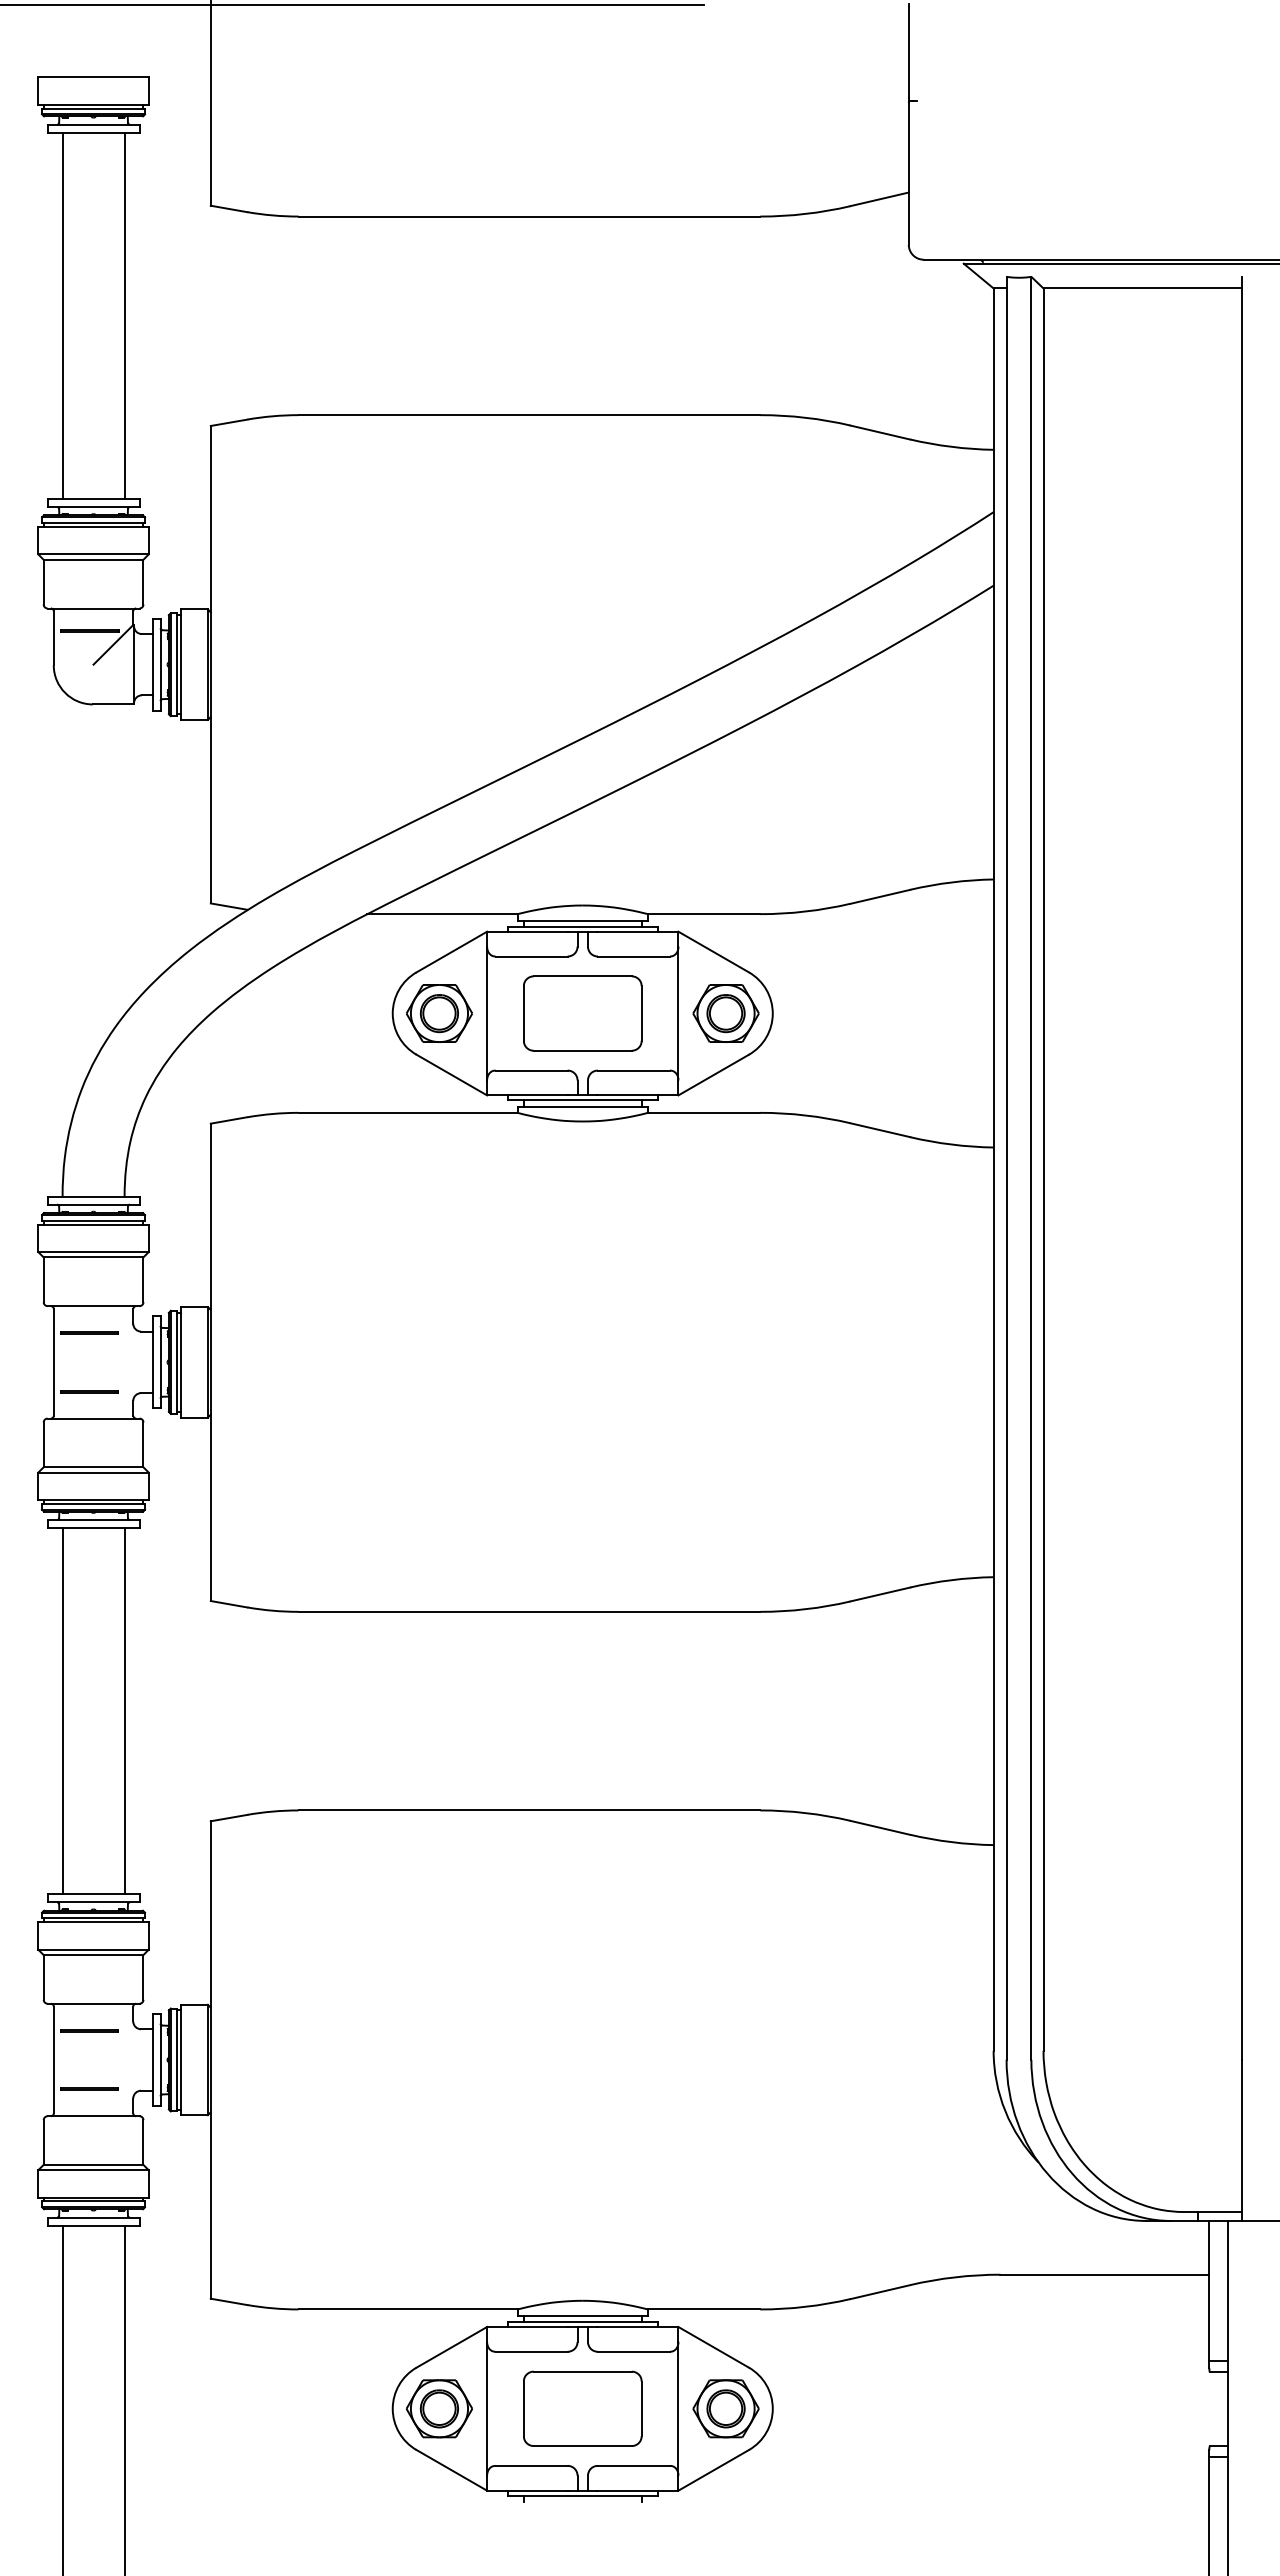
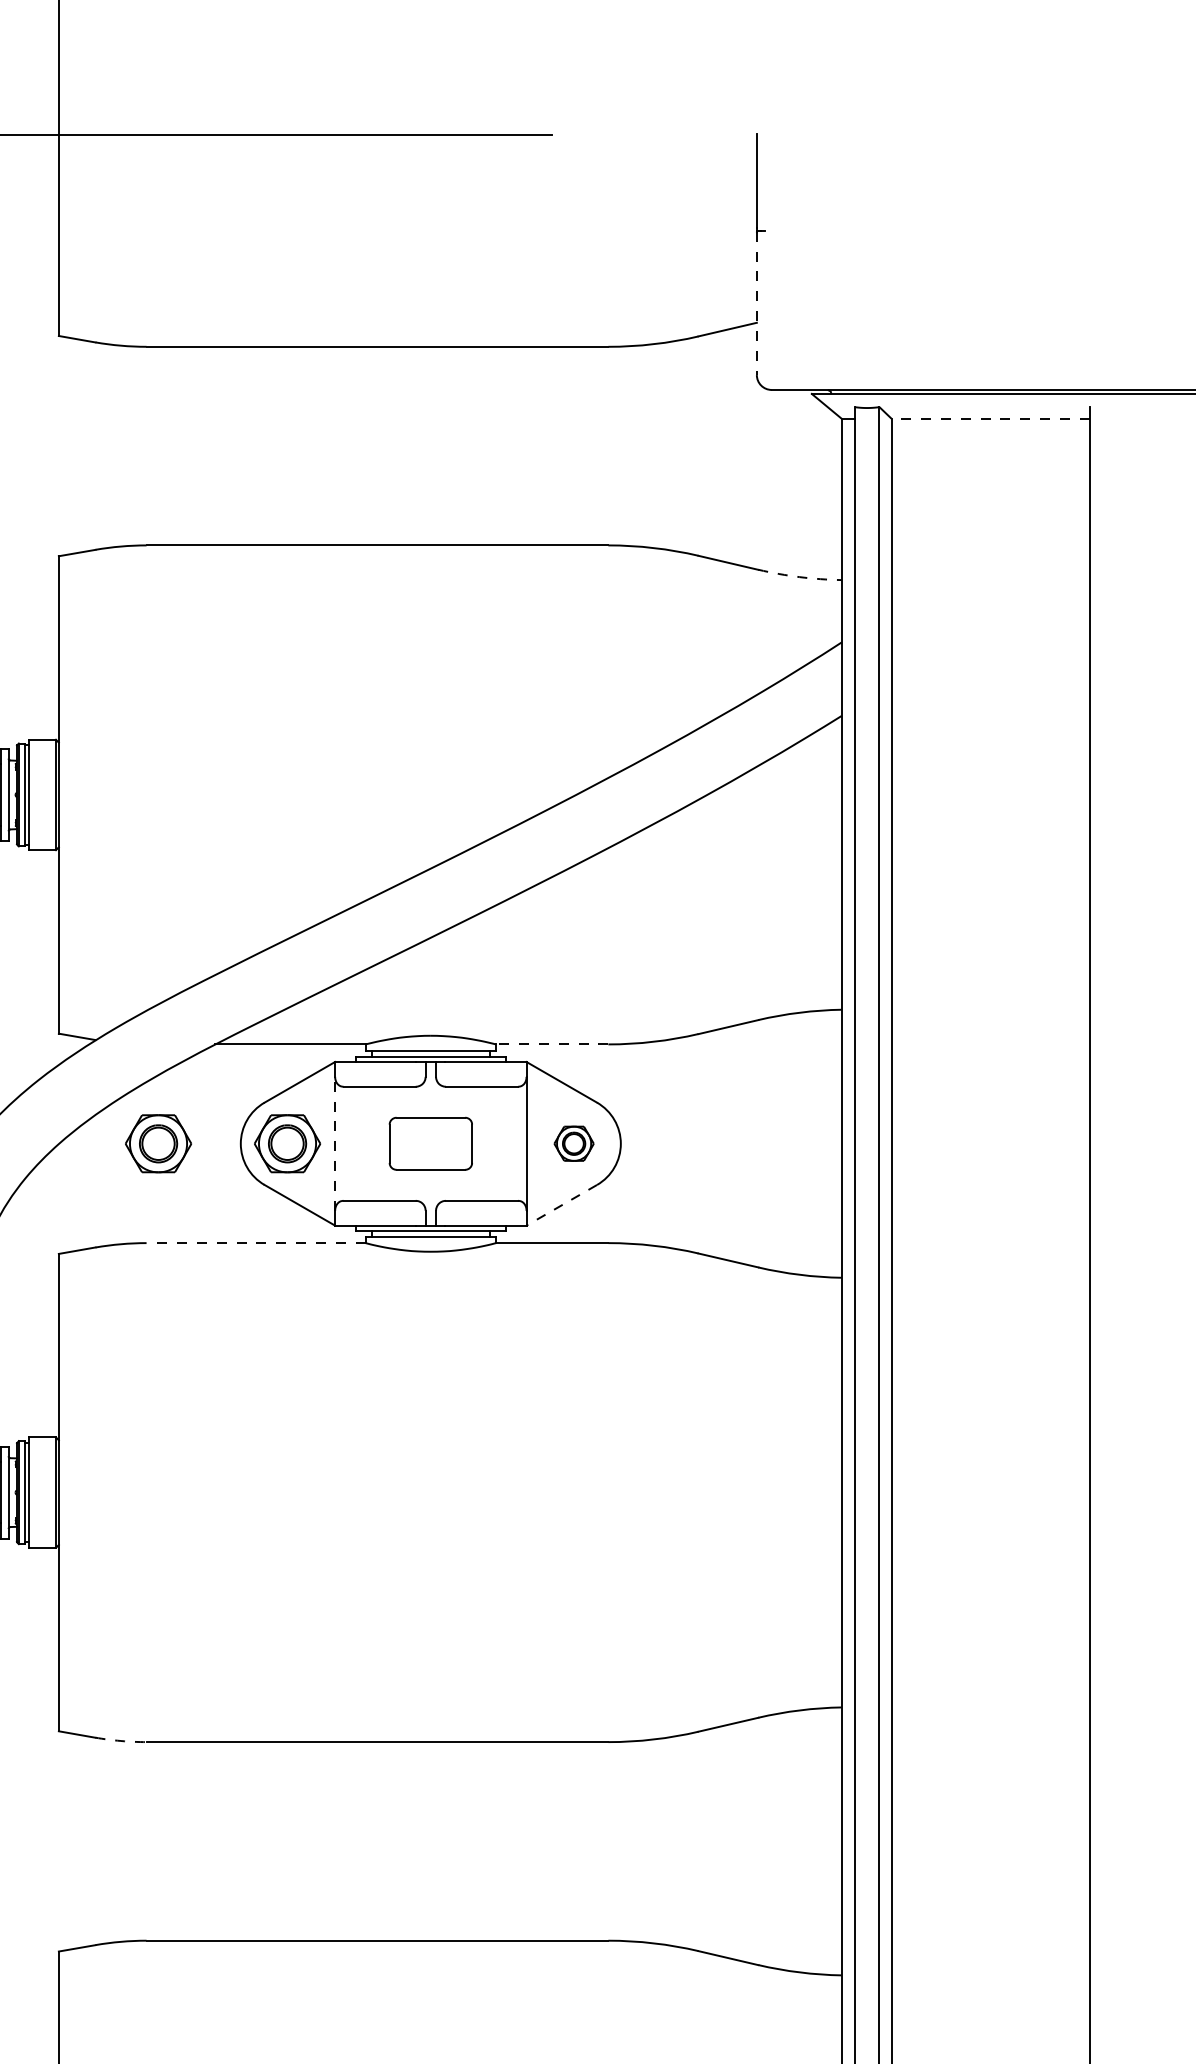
line: (908, 173) -> (756, 303), solid -> dashed
line: (1142, 288) -> (990, 418), solid -> dashed
arc: (951, 446) -> (799, 576), solid -> dashed
line: (703, 914) -> (551, 1044), solid -> dashed
part: (310, 1013) -> (158, 1143), added
line: (487, 1013) -> (335, 1143), solid -> dashed
part: (582, 1013) -> (430, 1143), size x0.7
part: (725, 1013) -> (573, 1143), size x0.6
line: (713, 1075) -> (561, 1205), solid -> dashed
line: (408, 1112) -> (256, 1242), solid -> dashed
arc: (272, 1610) -> (120, 1740), solid -> dashed

